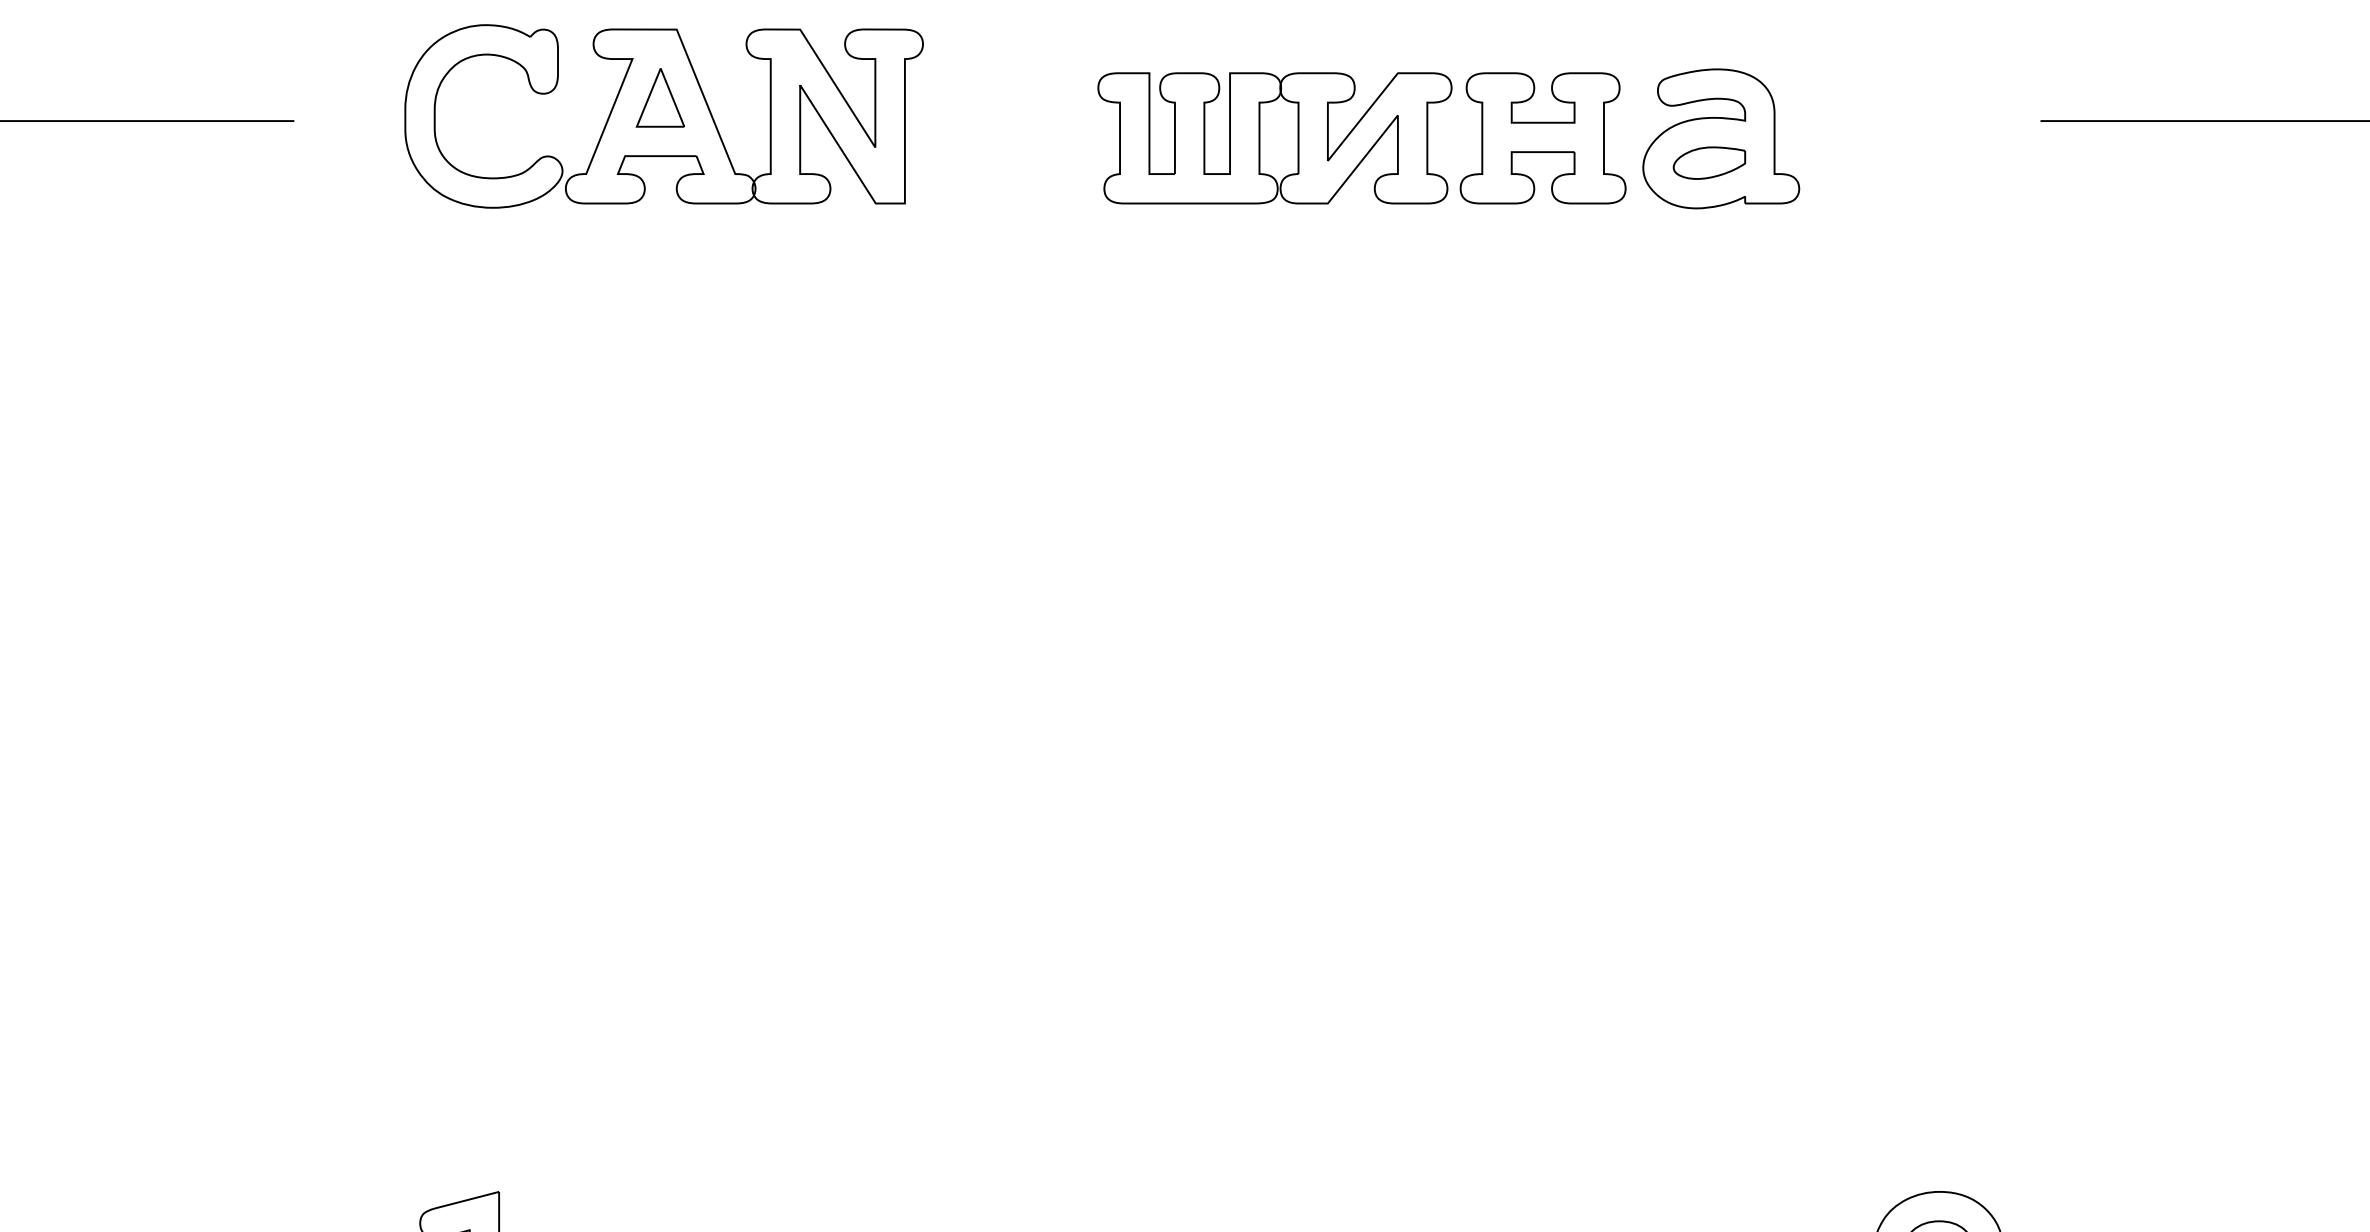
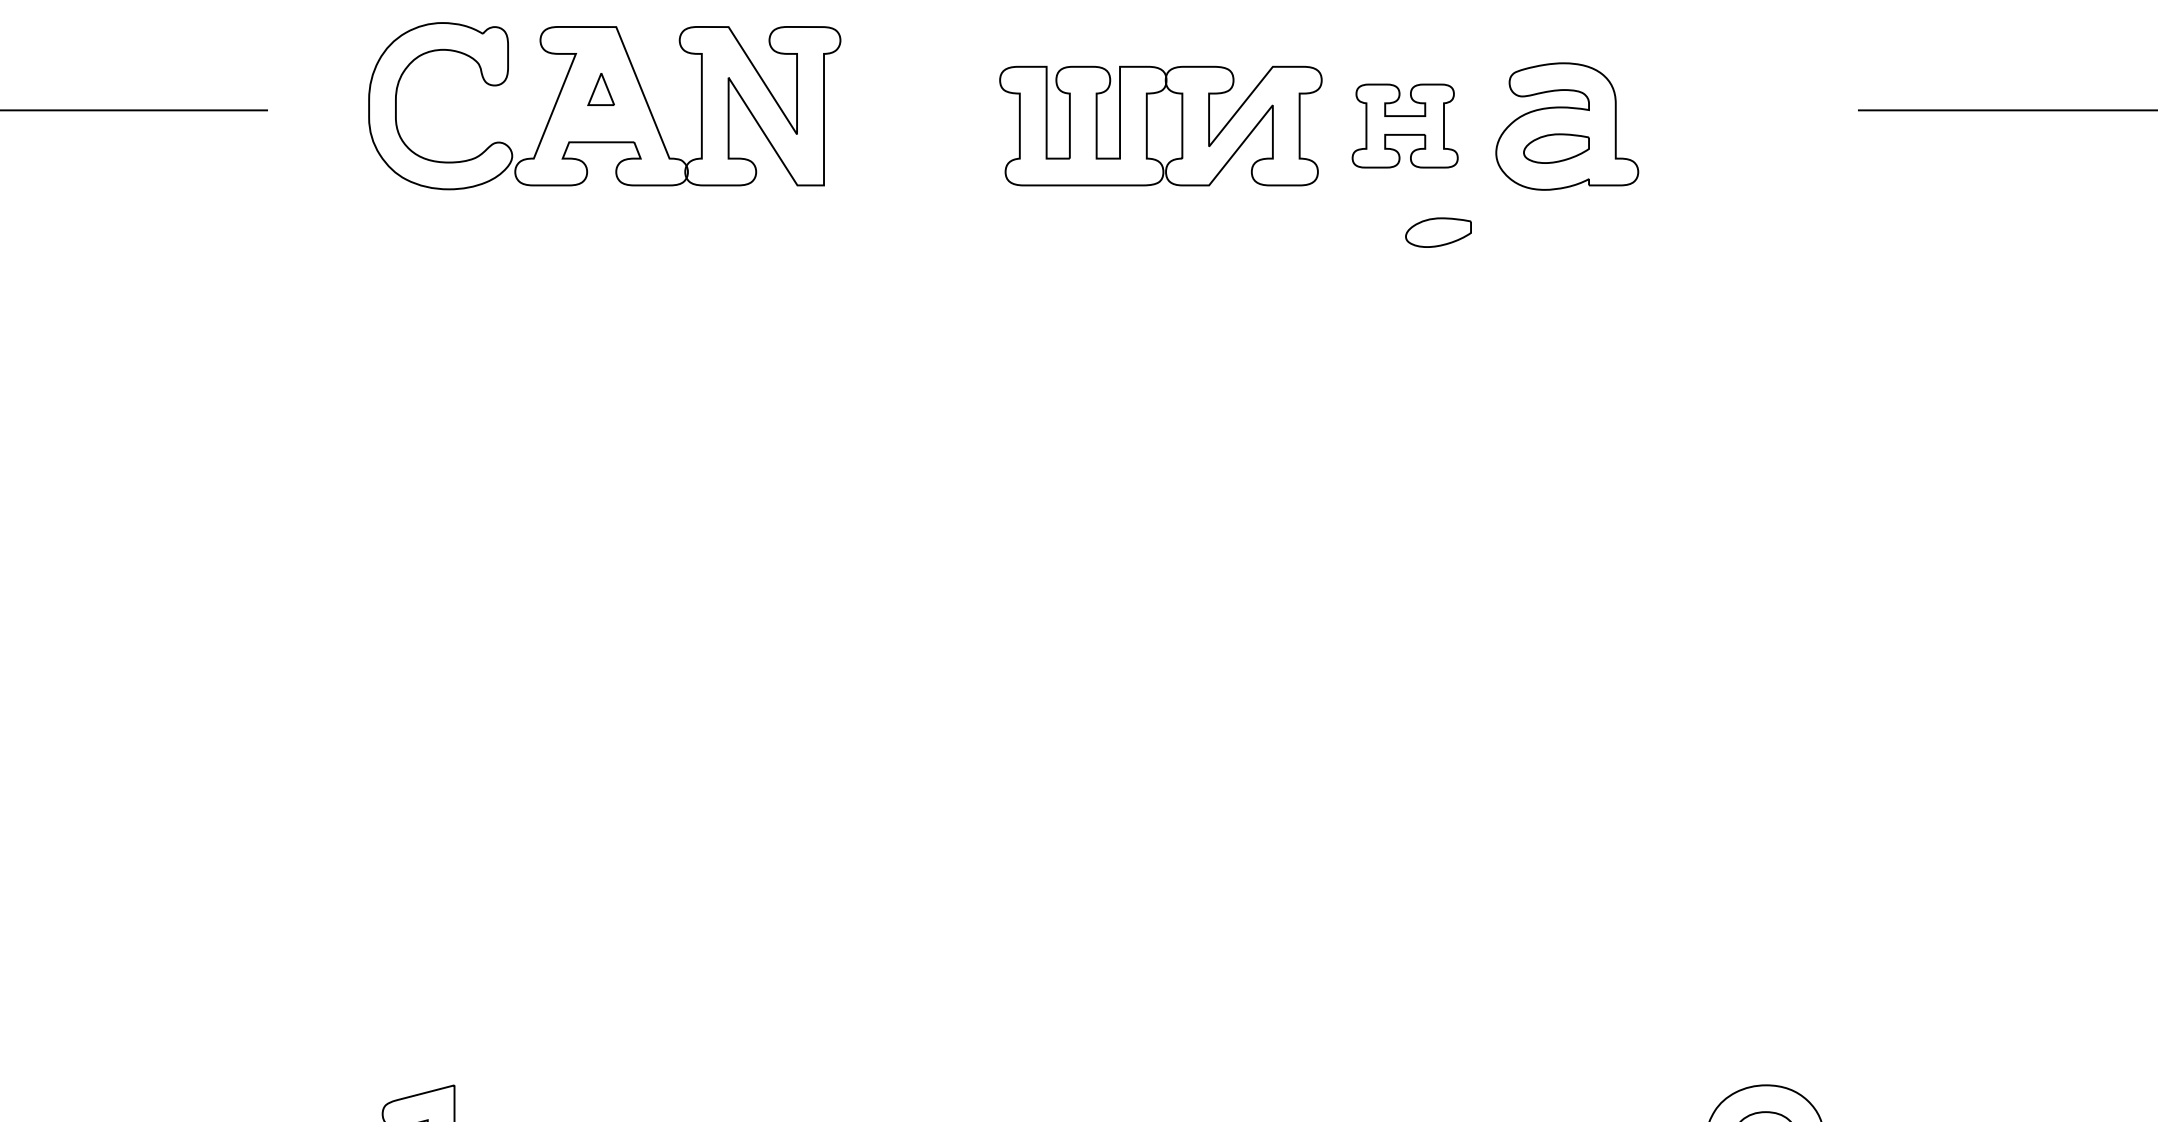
part: (659, 98) -> (600, 89), size x0.6
part: (1543, 137) -> (1405, 125), size x0.7
part: (1579, 255) -> (1438, 232), added

